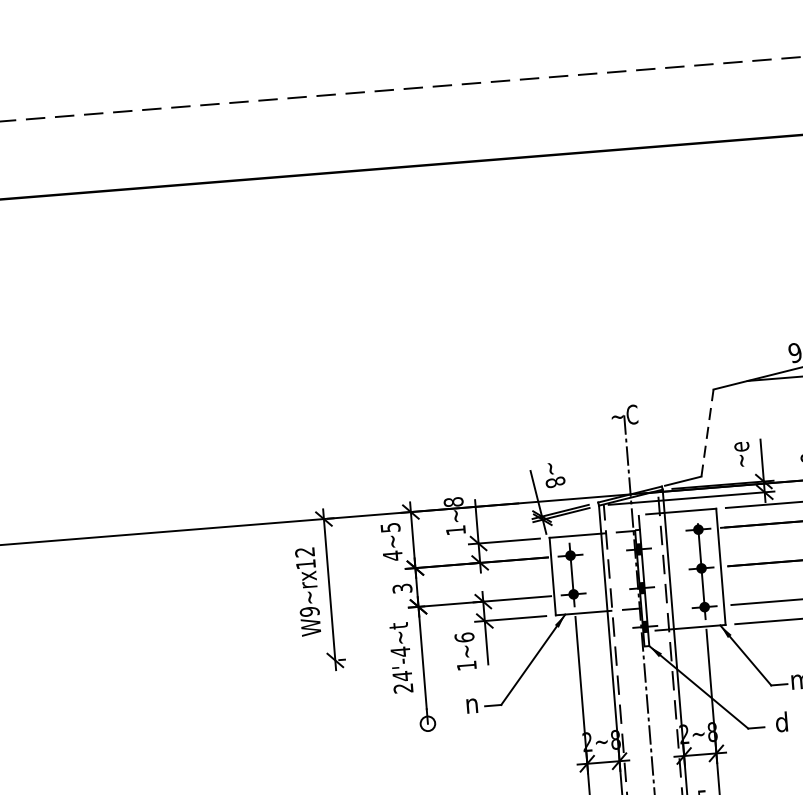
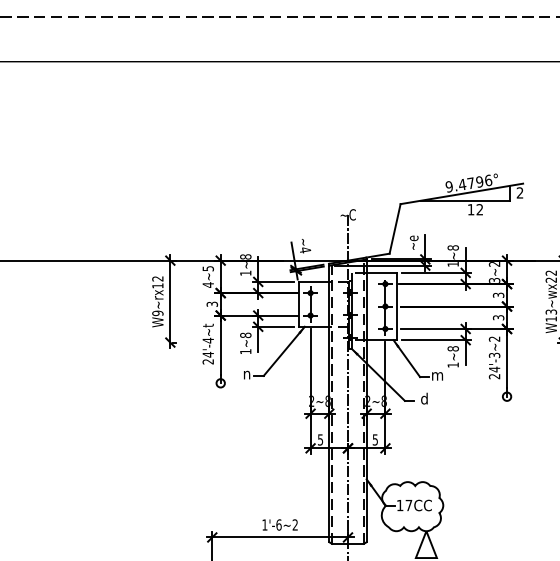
line: (708, 432) -> (395, 228), dashed -> solid
text: (555, 482) -> (305, 250), ~8 -> ~4
text: (464, 637) -> (245, 335), 1~6 -> 1~8

